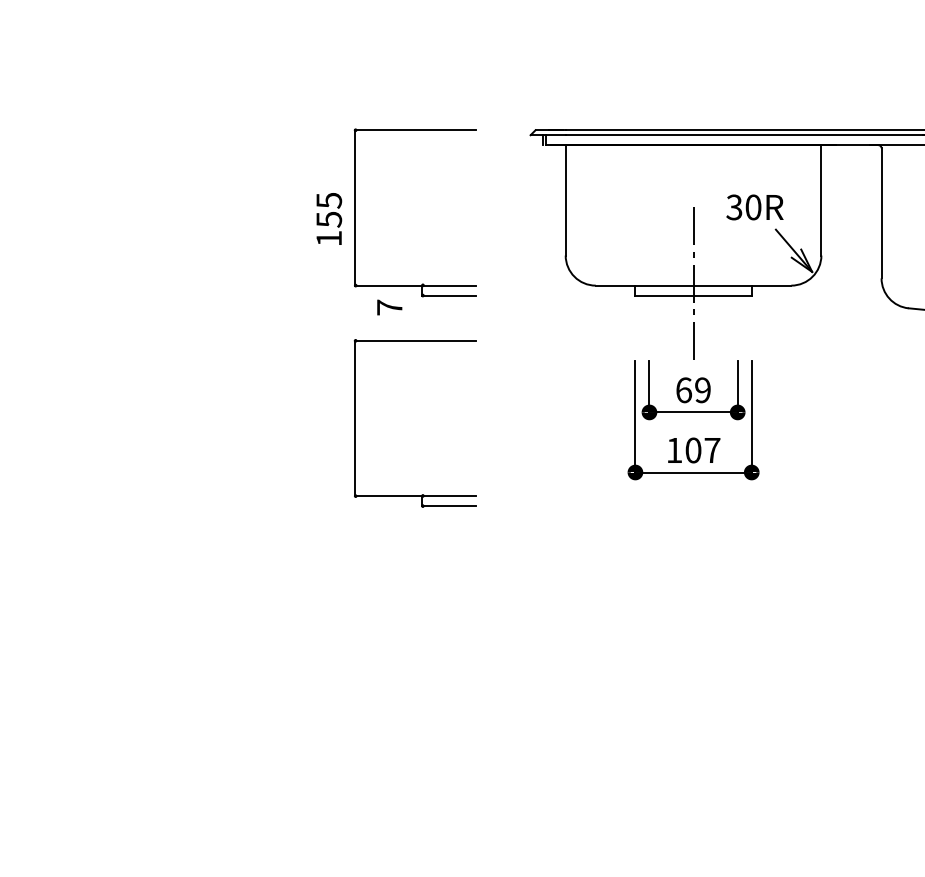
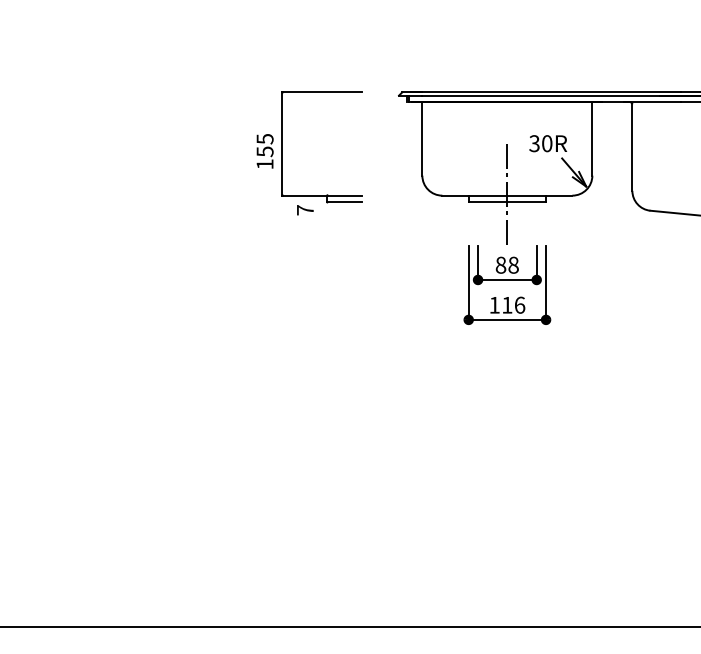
text: (692, 389) -> (506, 264), 69 -> 88
part: (355, 423) -> (282, 287), removed
text: (702, 449) -> (513, 304), 107 -> 116

